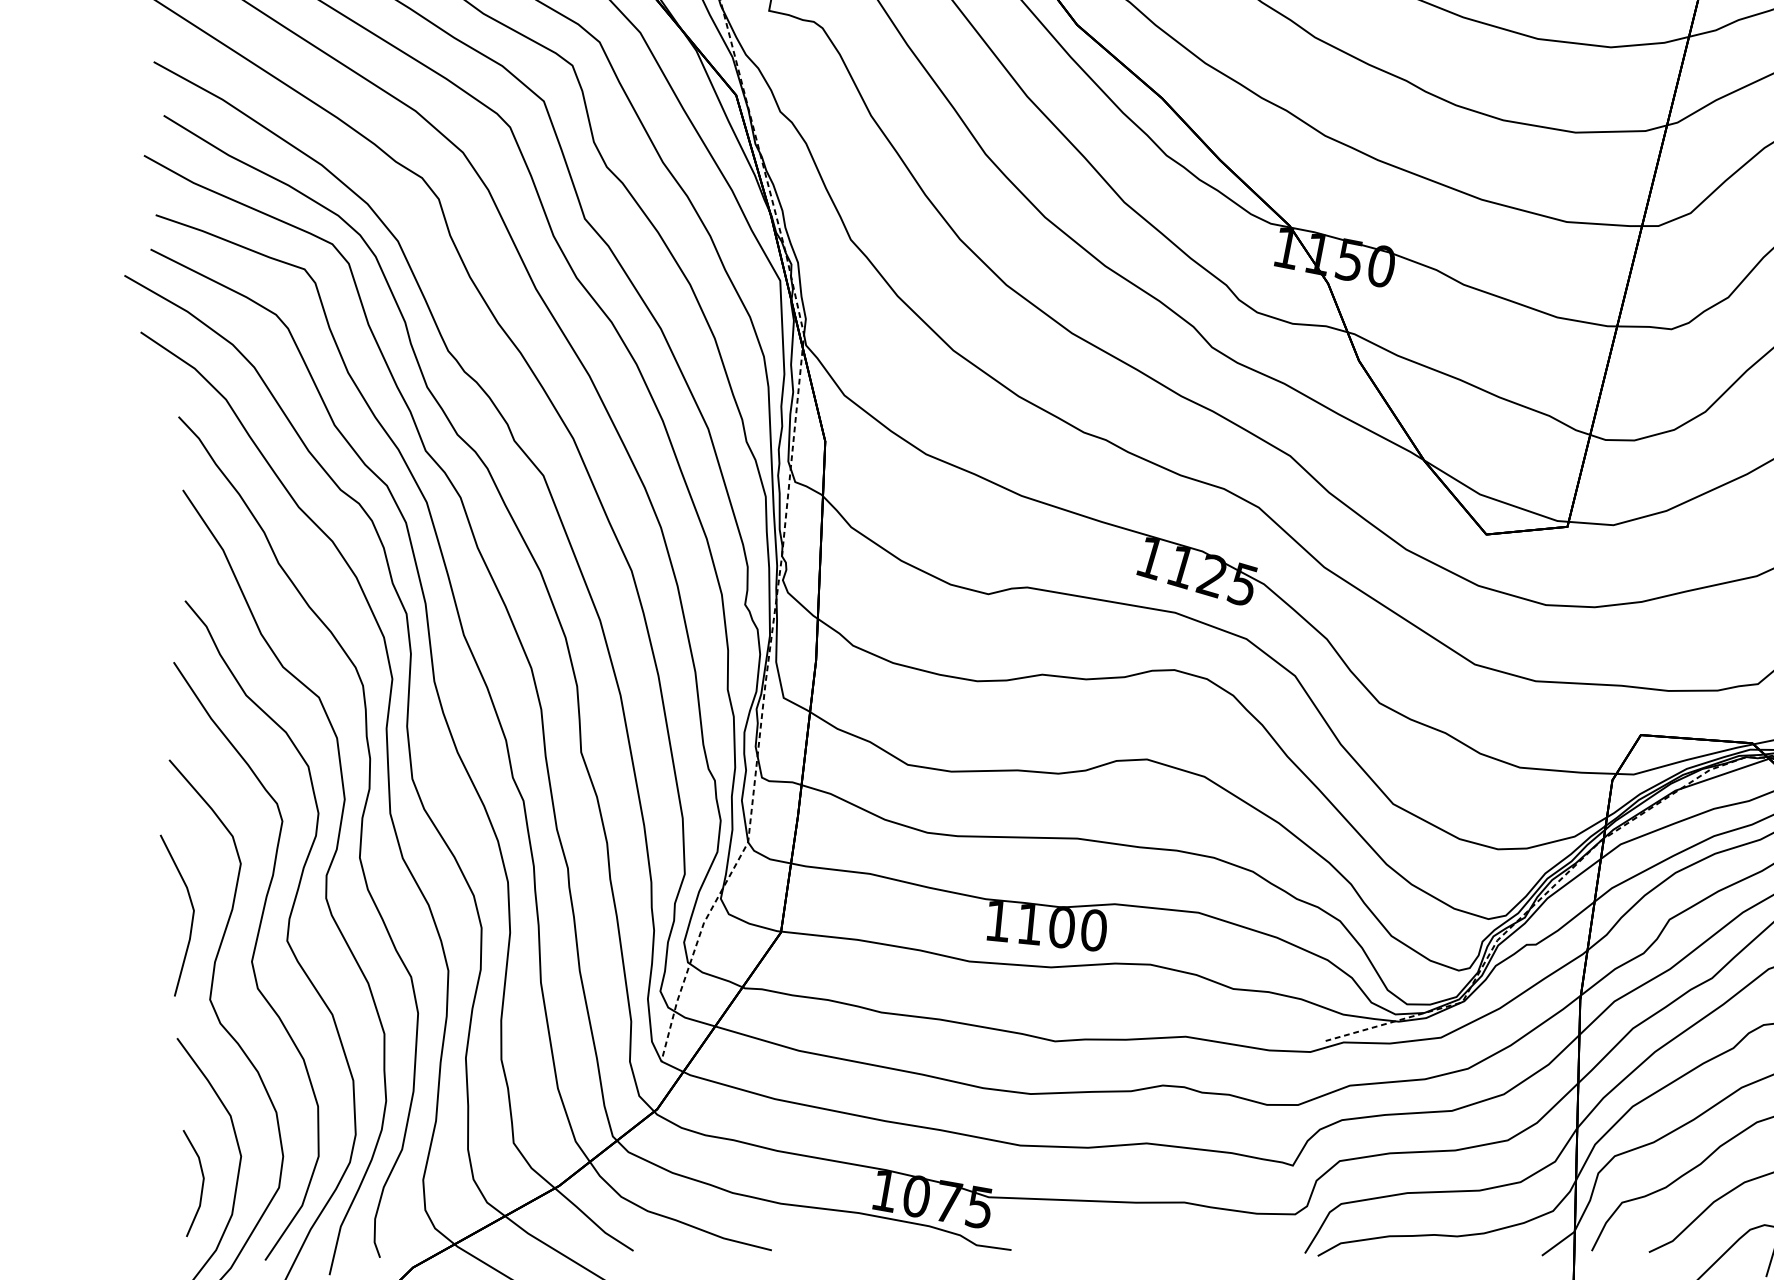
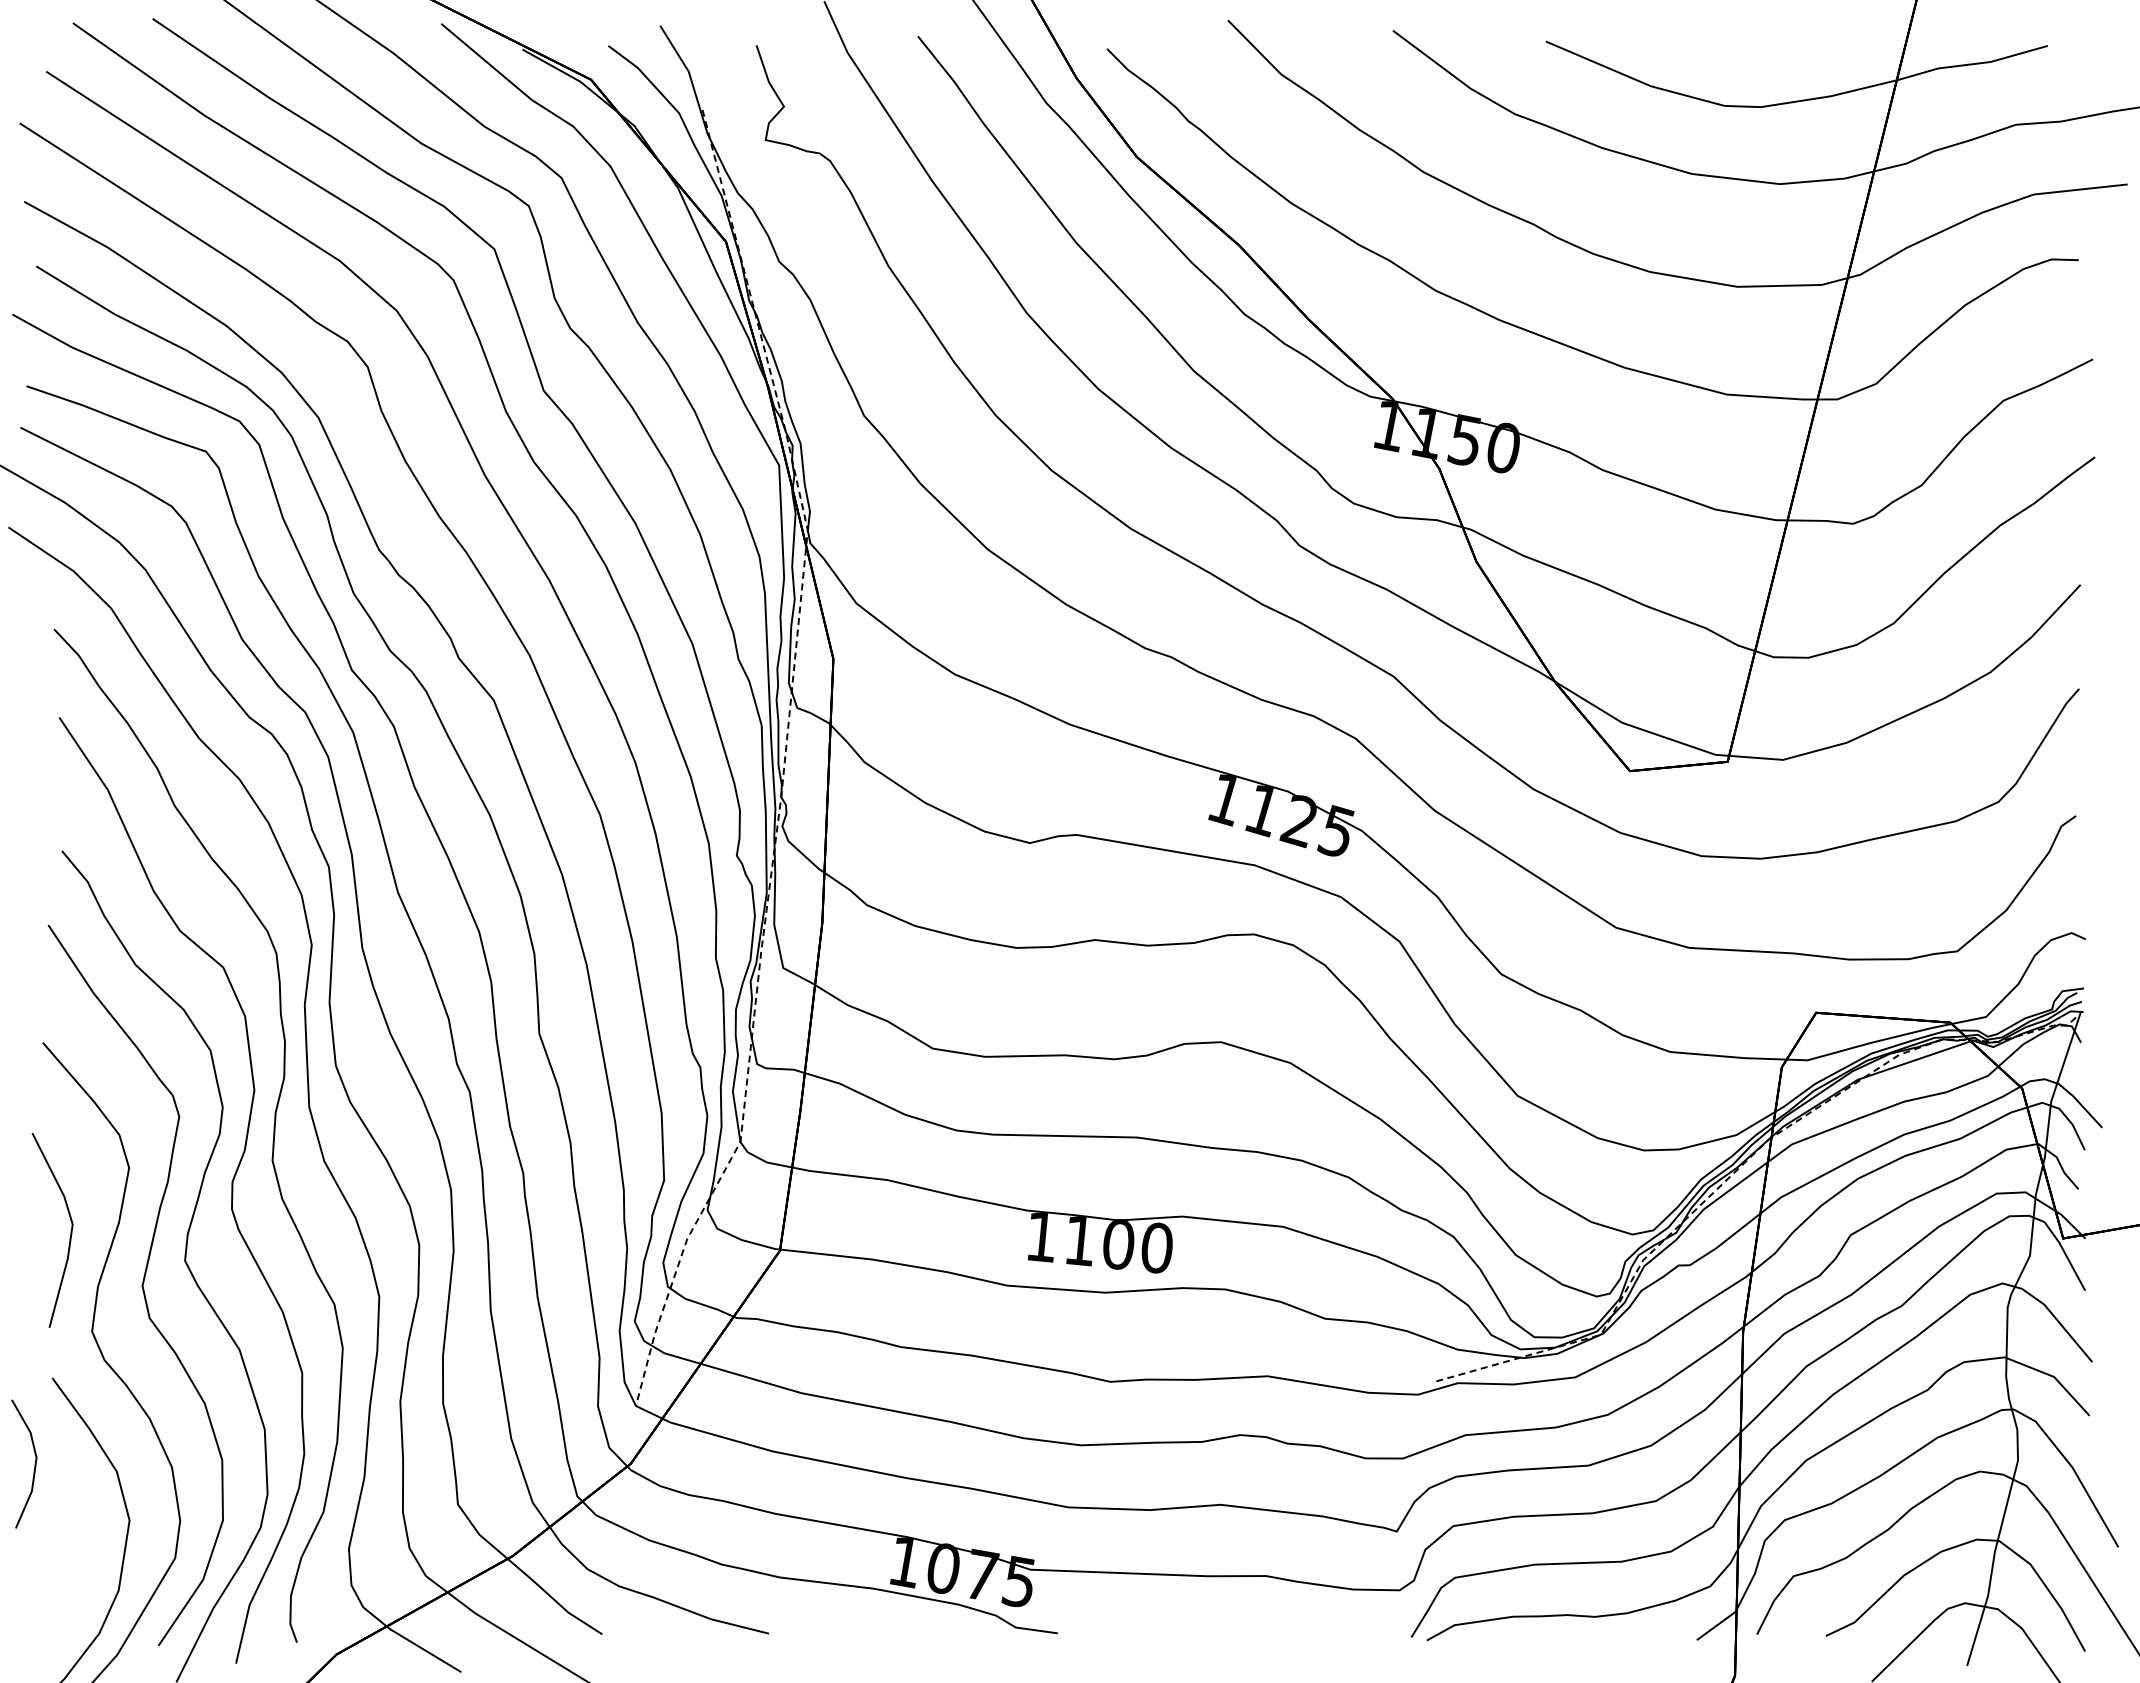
line: (202, 1182) -> (34, 1463), moved

